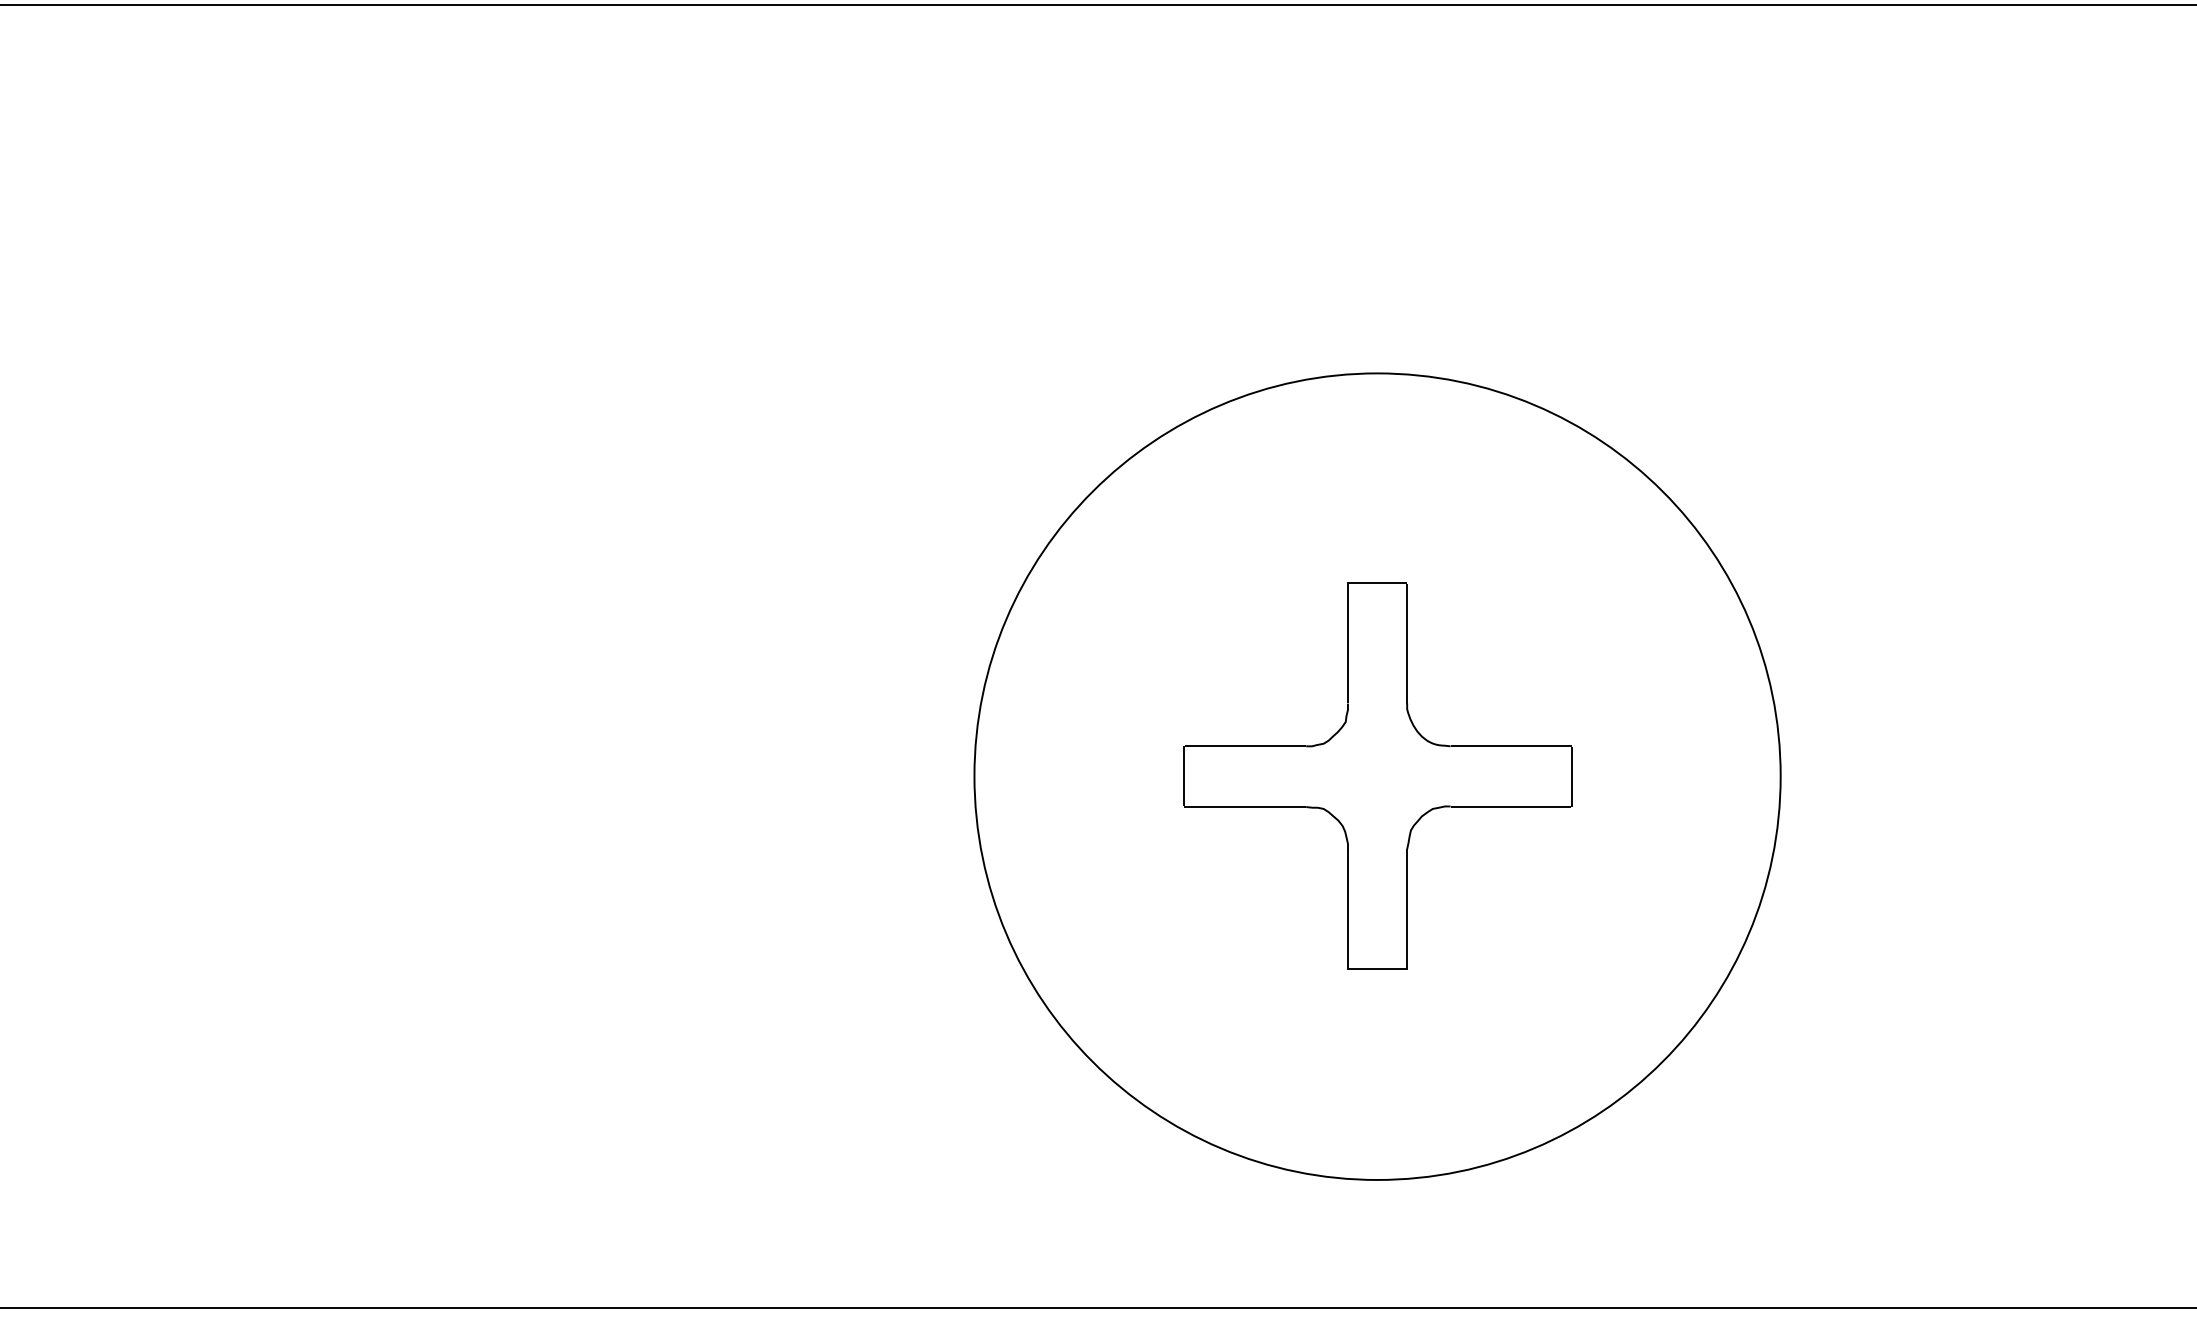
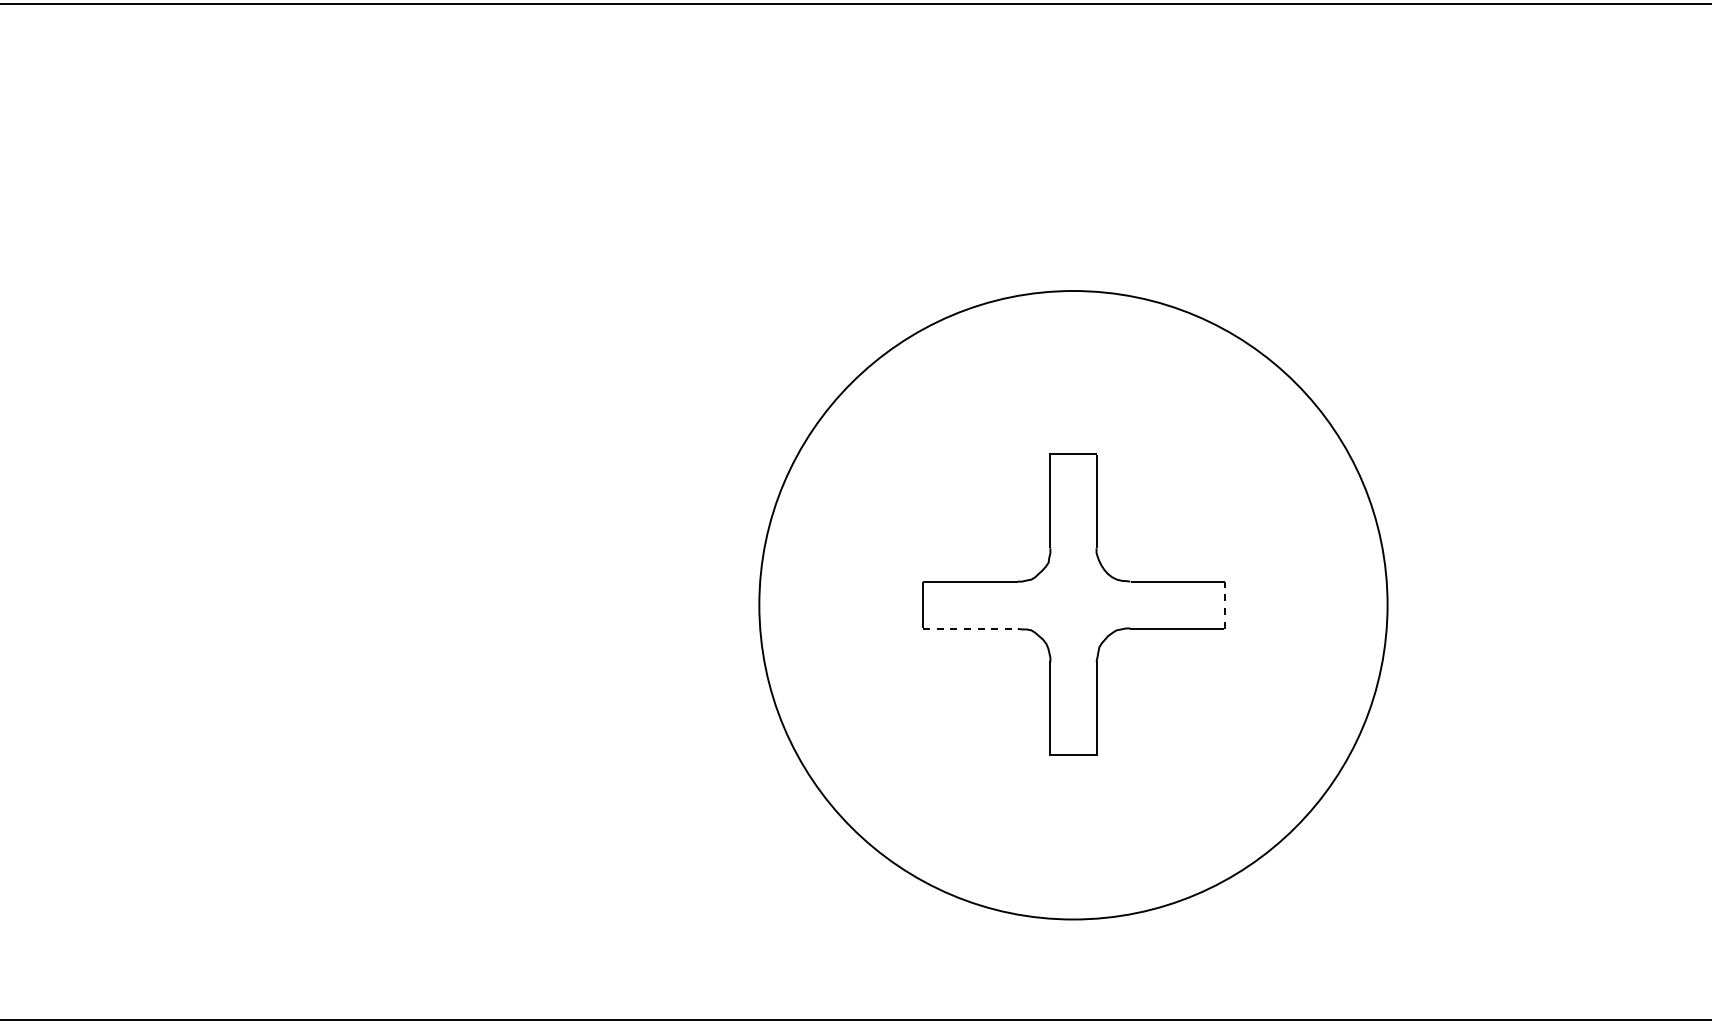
line: (1571, 775) -> (1224, 604), solid -> dashed
line: (1245, 806) -> (970, 628), solid -> dashed

